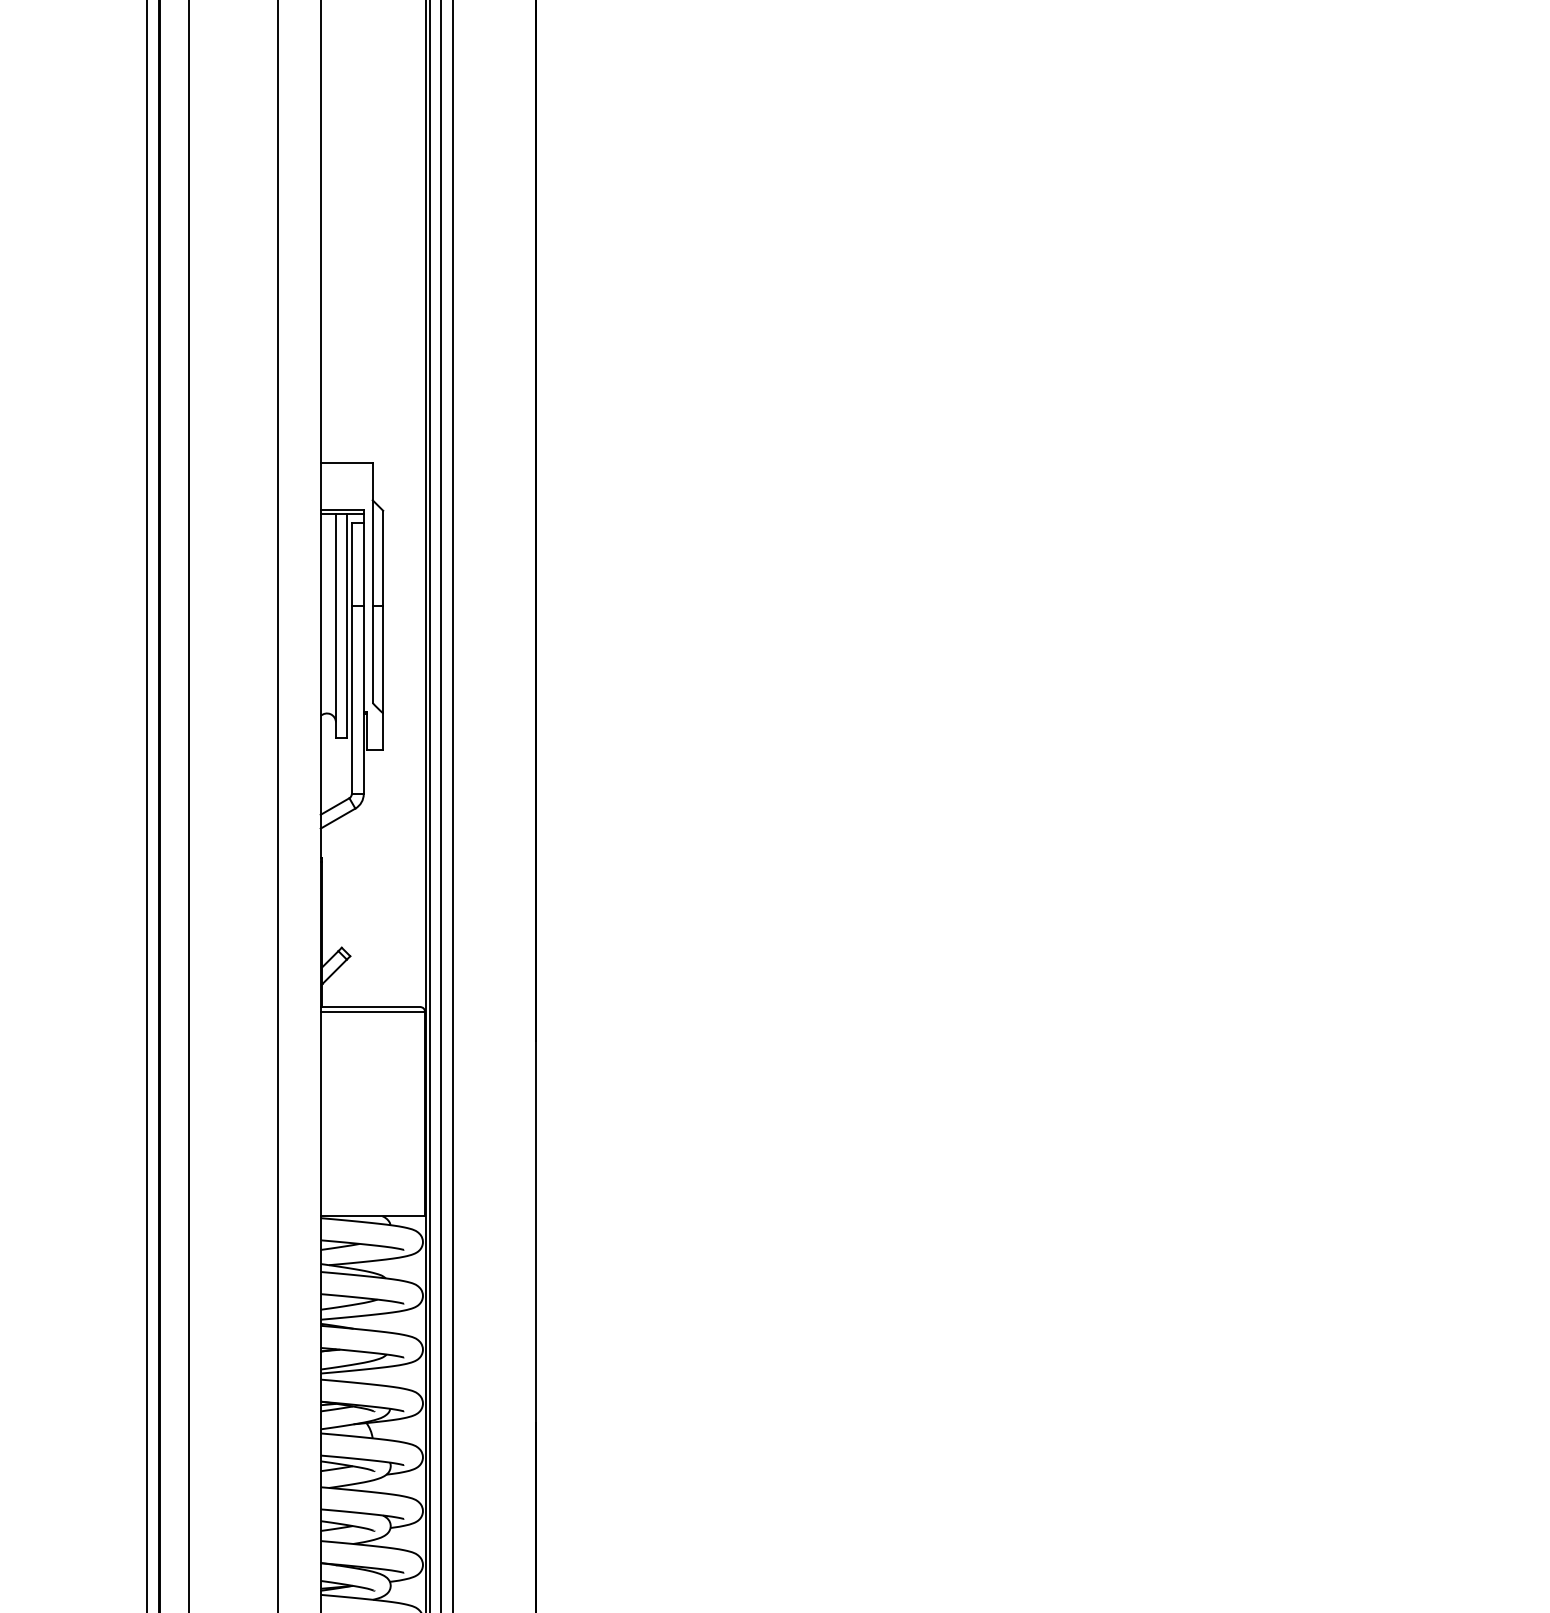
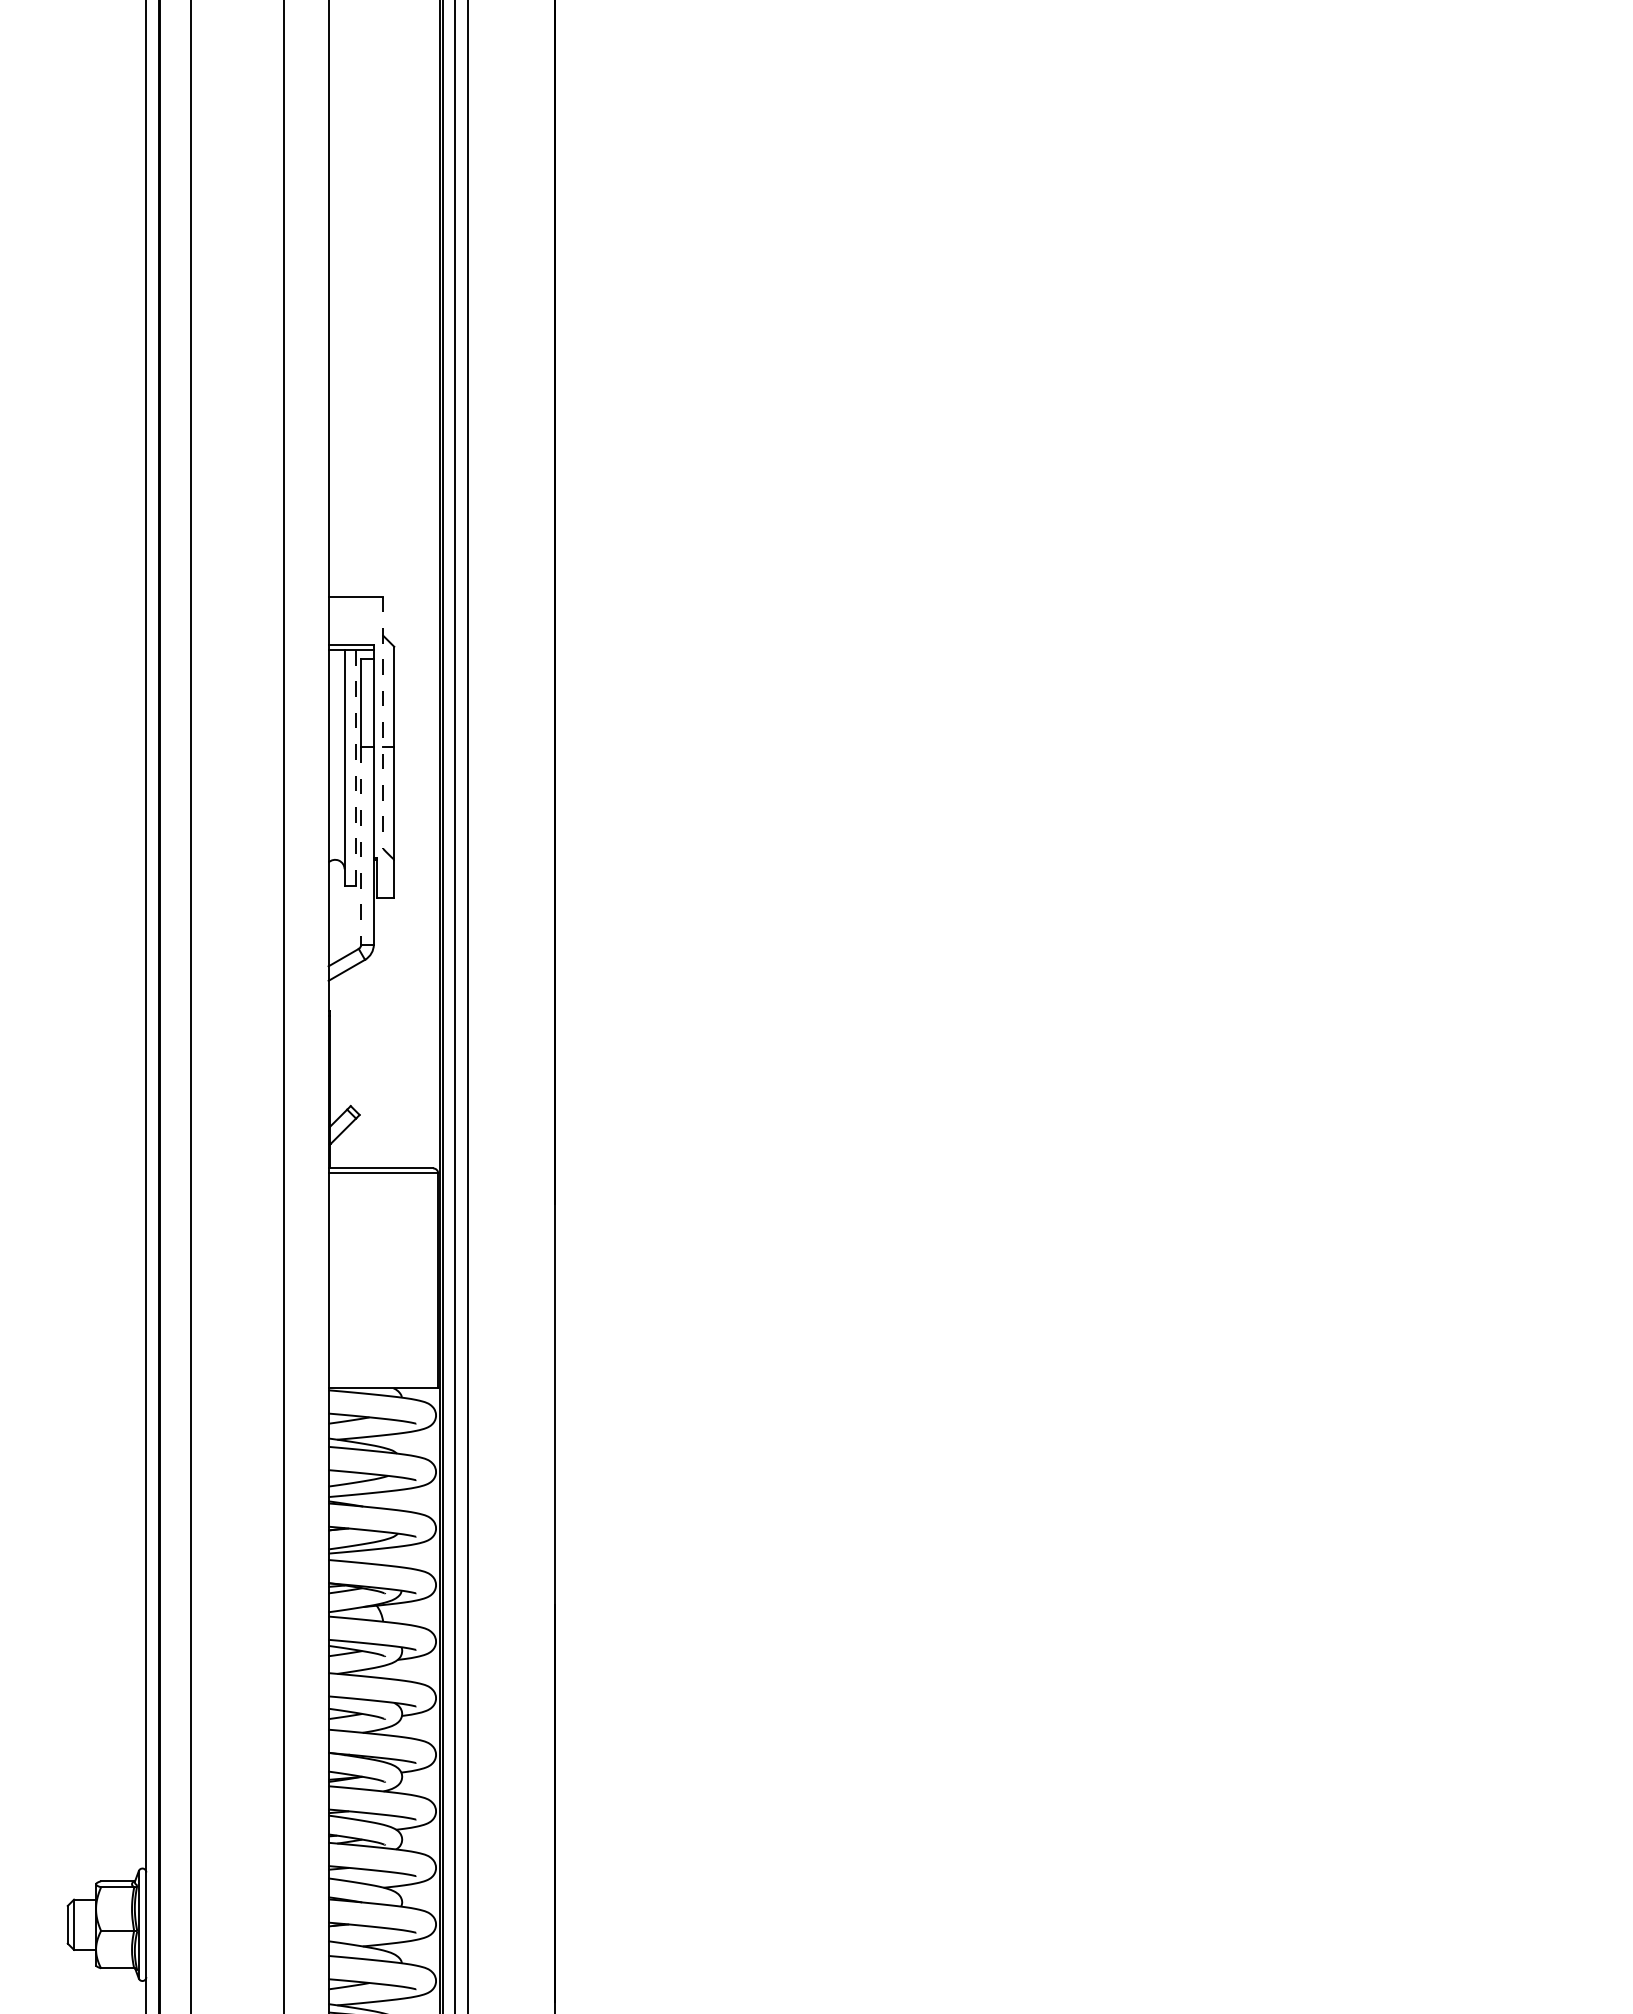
line: (372, 583) -> (383, 723), solid -> dashed
line: (346, 625) -> (355, 767), solid -> dashed
line: (352, 699) -> (361, 845), solid -> dashed

